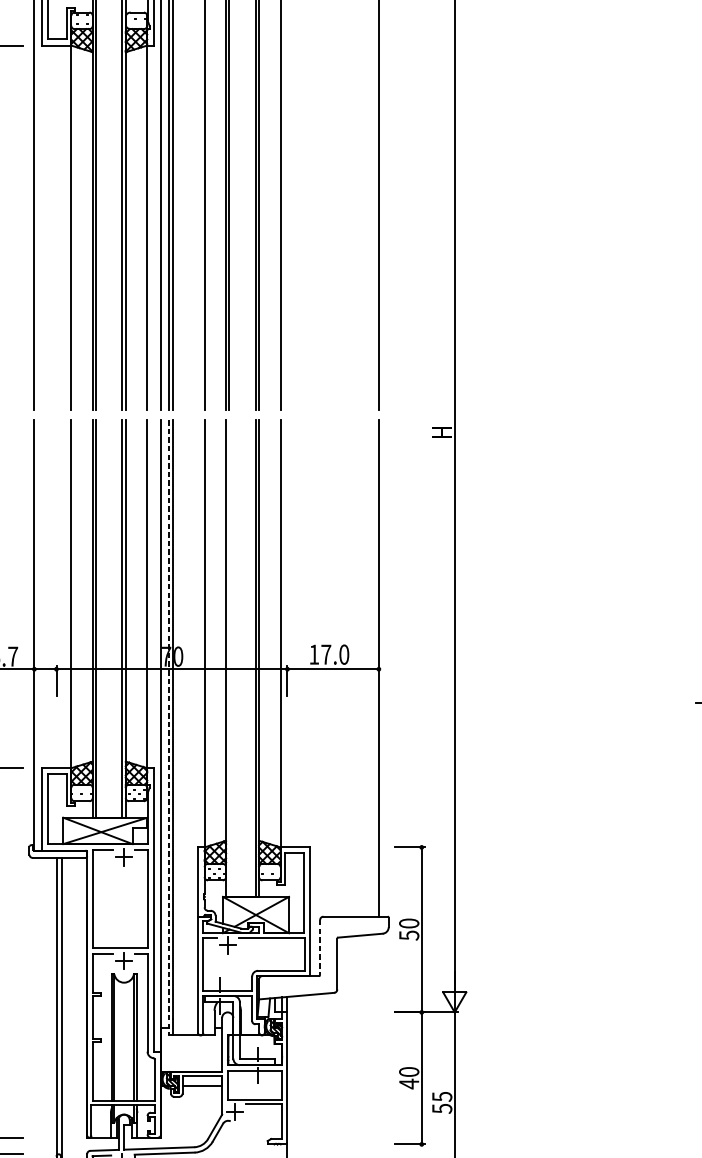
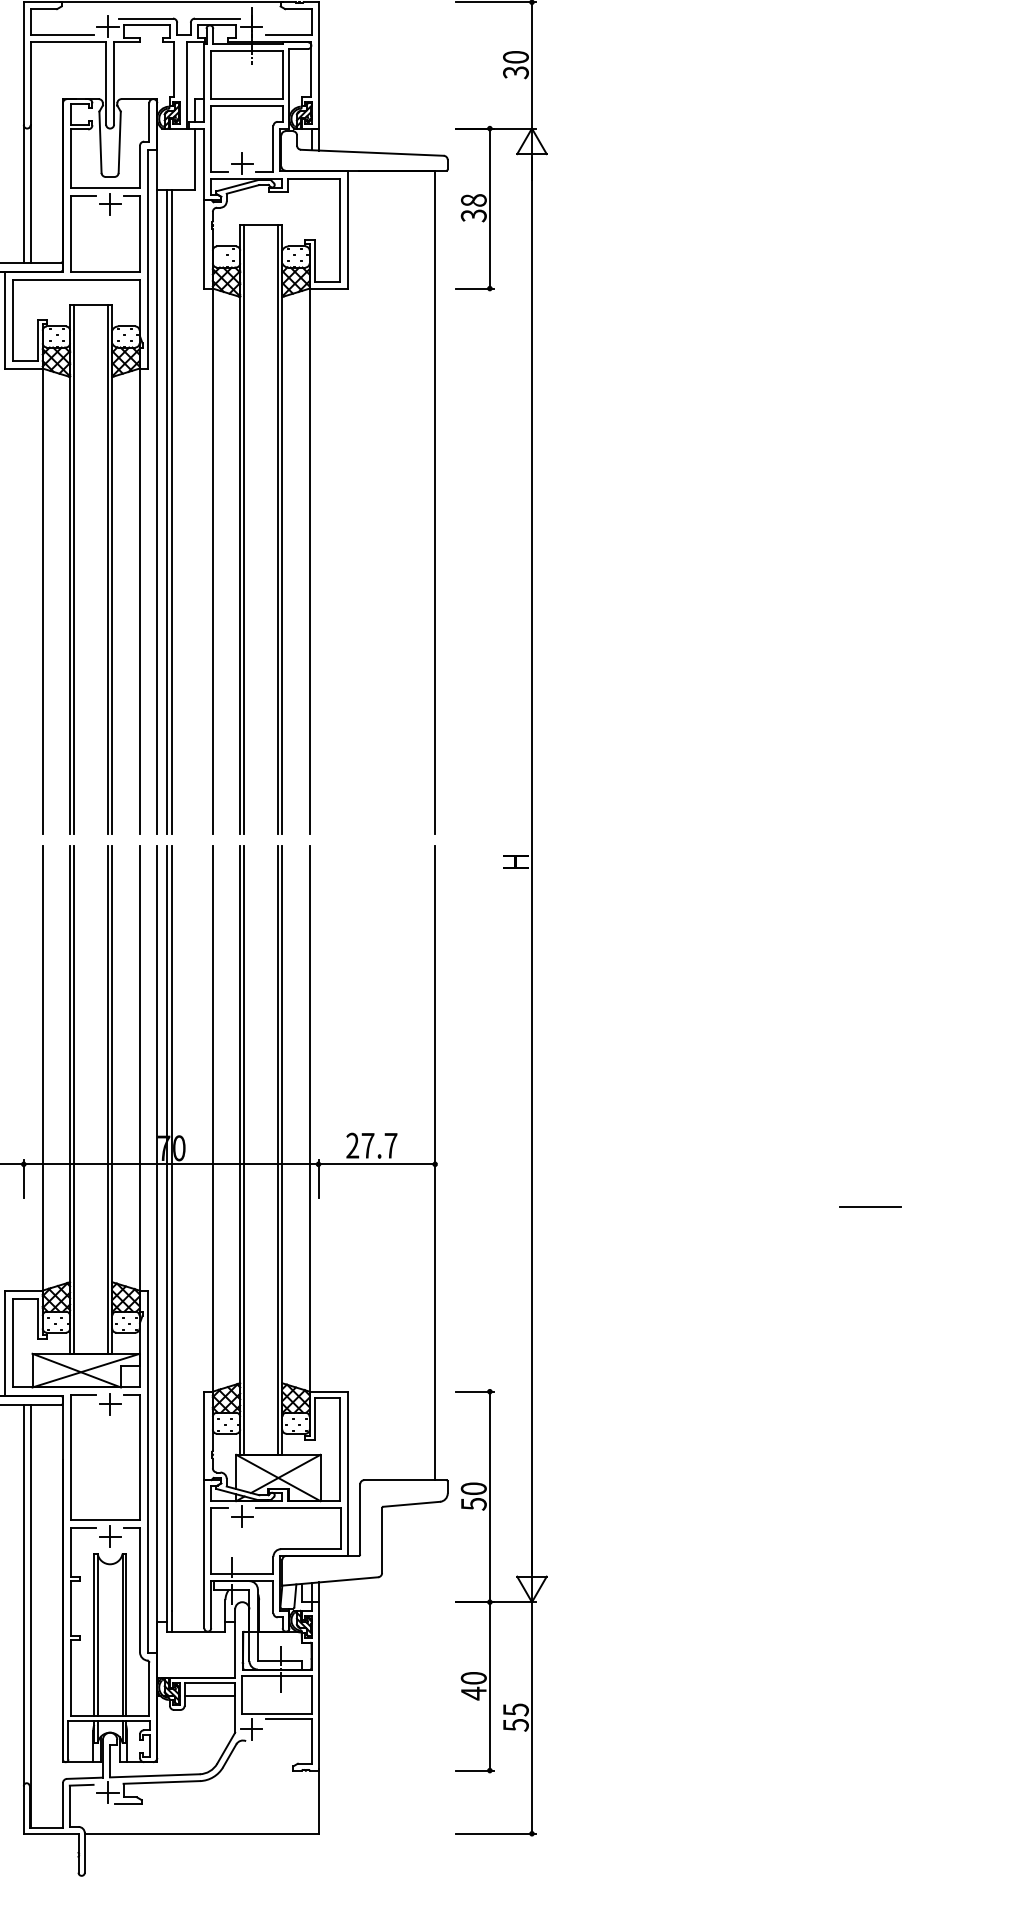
text: (328, 654) -> (371, 1145), 17.0 -> 27.7
line: (229, 658) -> (244, 1150), added
line: (168, 728) -> (166, 1239), dashed -> solid
line: (320, 947) -> (360, 1519), dashed -> solid

